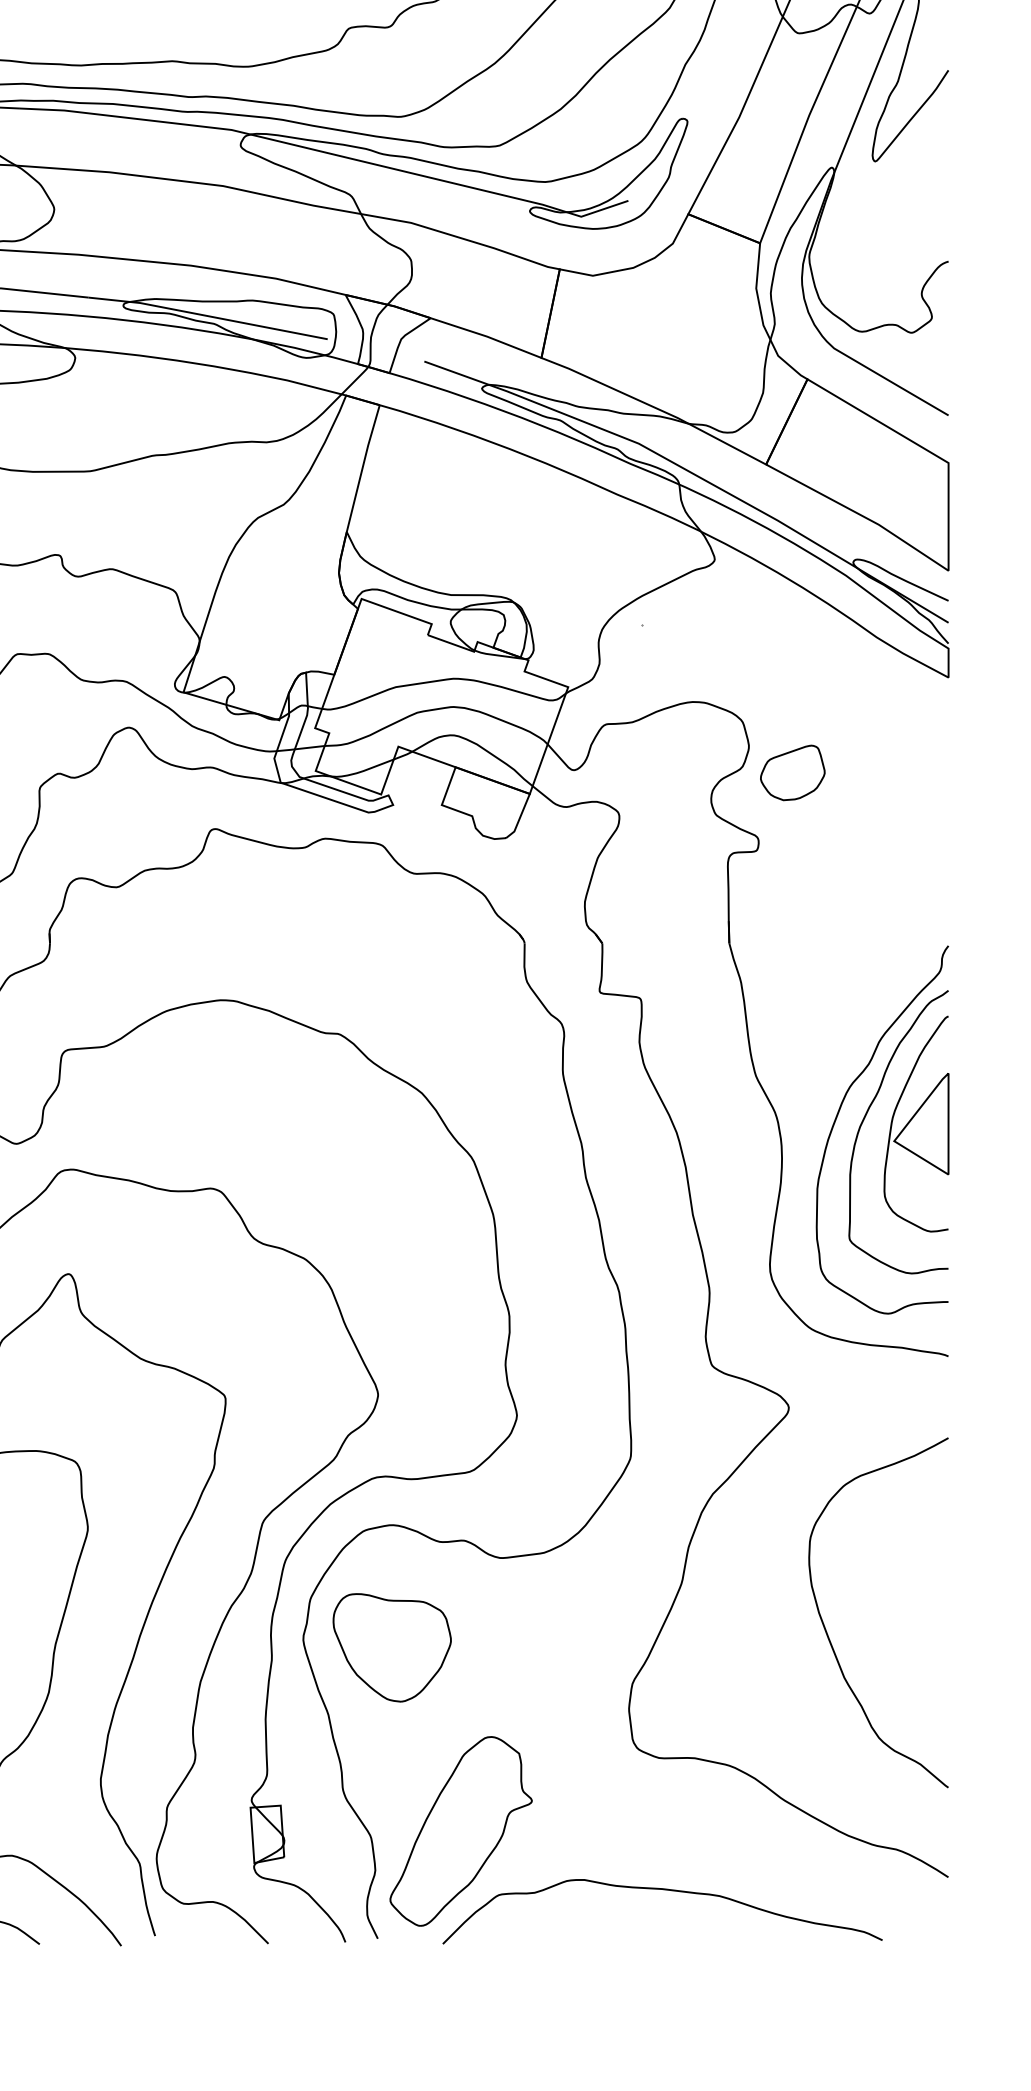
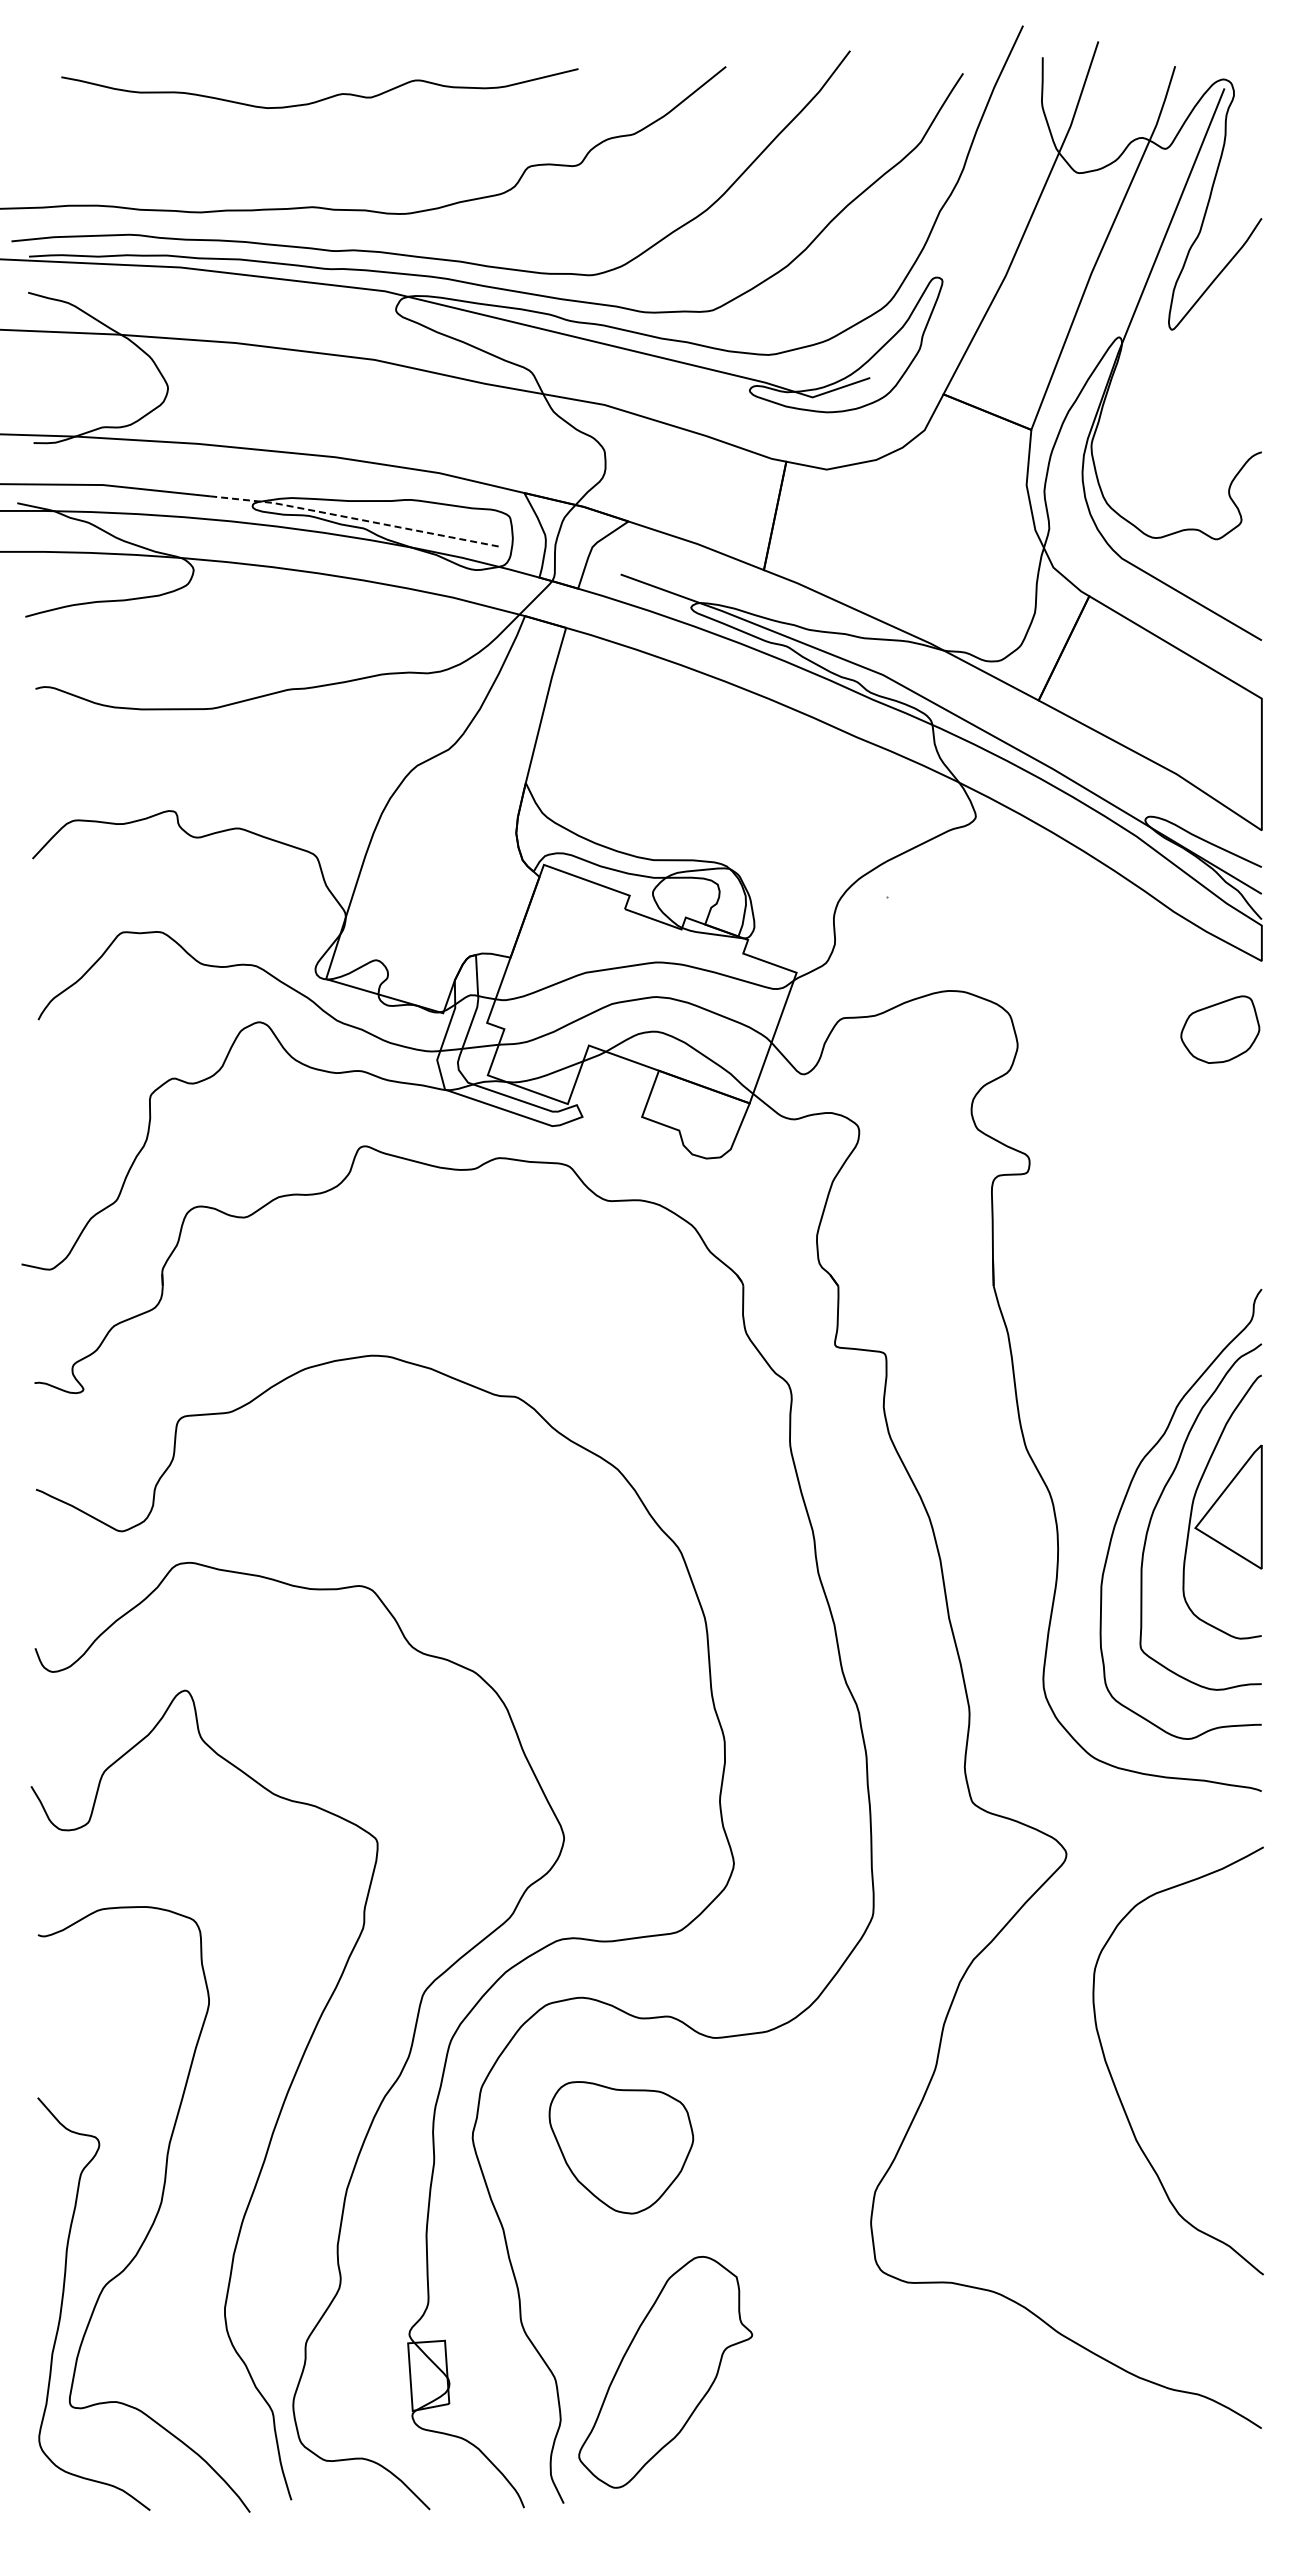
line: (208, 316) -> (356, 519), solid -> dashed
part: (792, 772) -> (1220, 1029), moved
curve: (826, 1629) -> (1114, 2081), moved
part: (392, 1647) -> (621, 2147), moved
curve: (665, 1890) -> (915, 2444), removed

